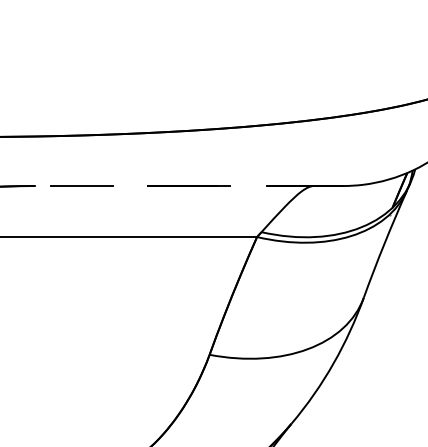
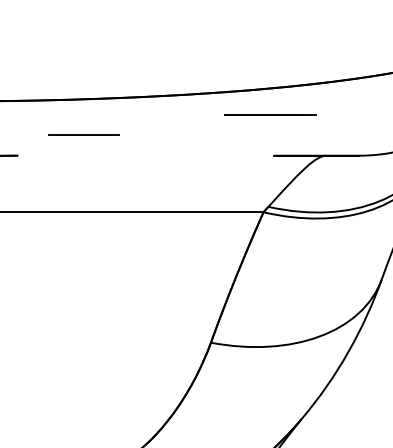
line: (81, 185) -> (83, 134), moved
line: (188, 185) -> (269, 114), moved

